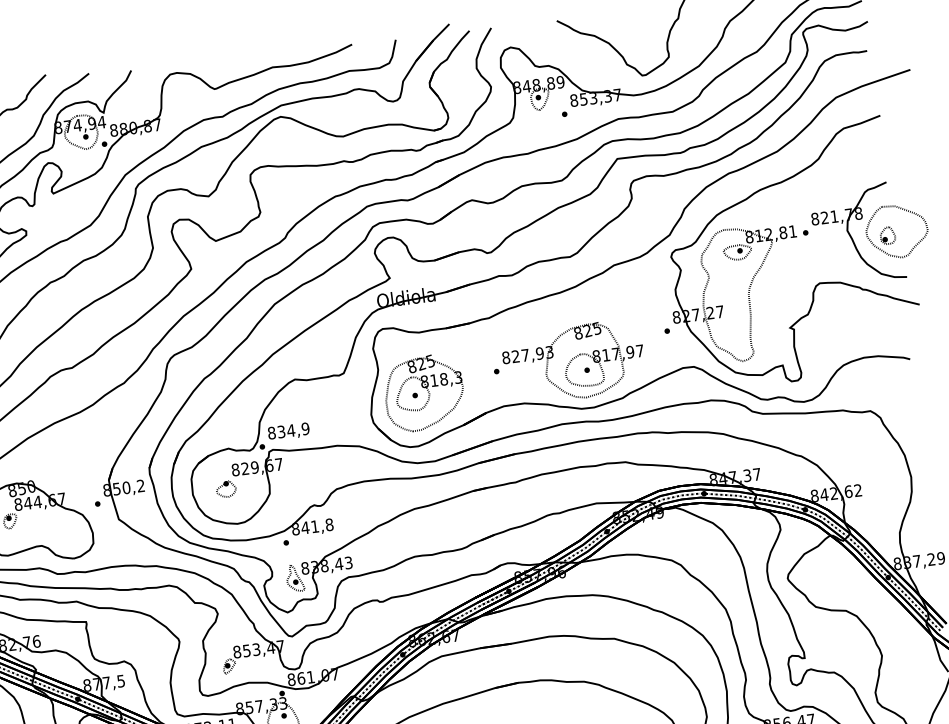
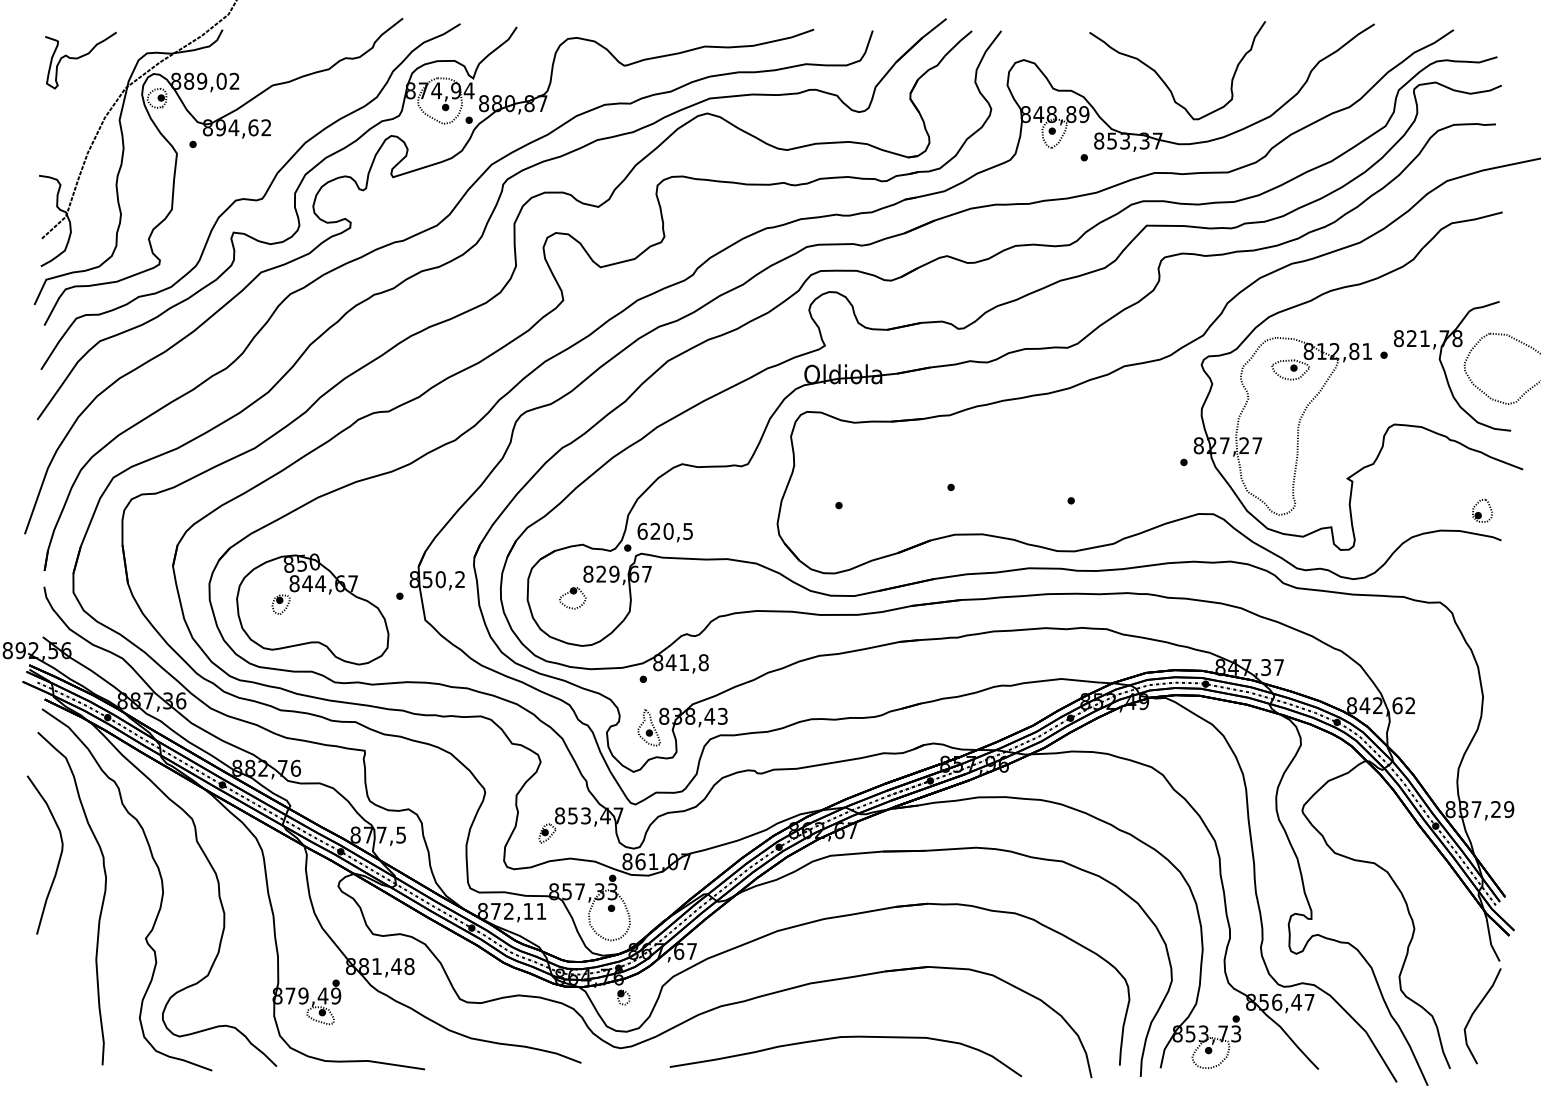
part: (887, 235) -> (1482, 510), moved
part: (573, 361) -> (1054, 487), removed
part: (424, 392) -> (851, 503), removed
text: (288, 430) -> (665, 530), 834,9 -> 620,5

